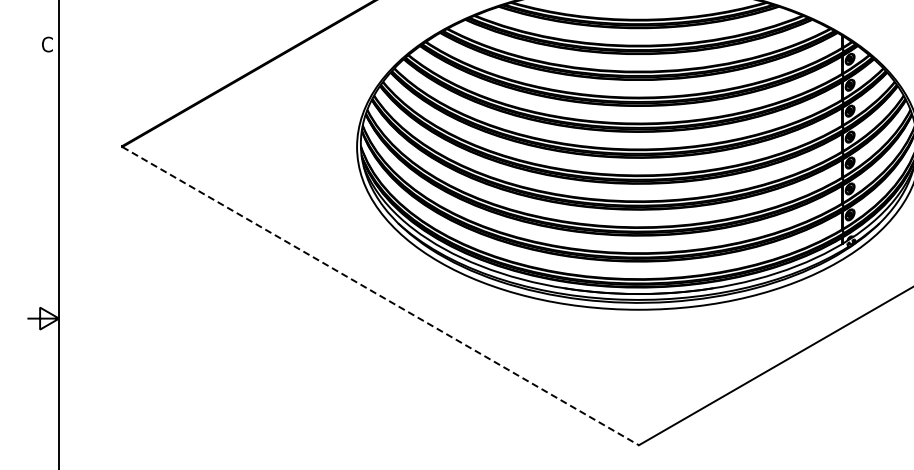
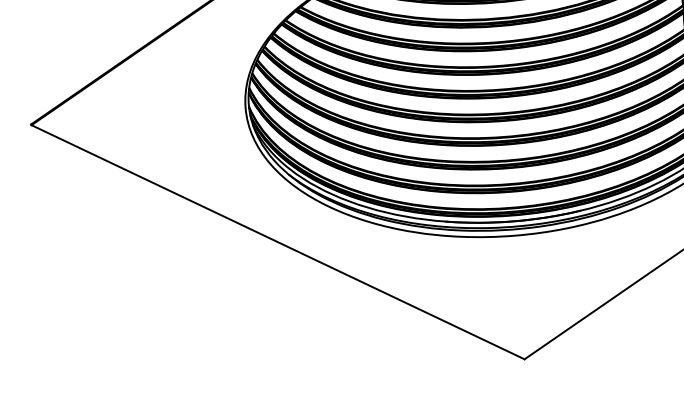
line: (381, 296) -> (278, 242), dashed -> solid

